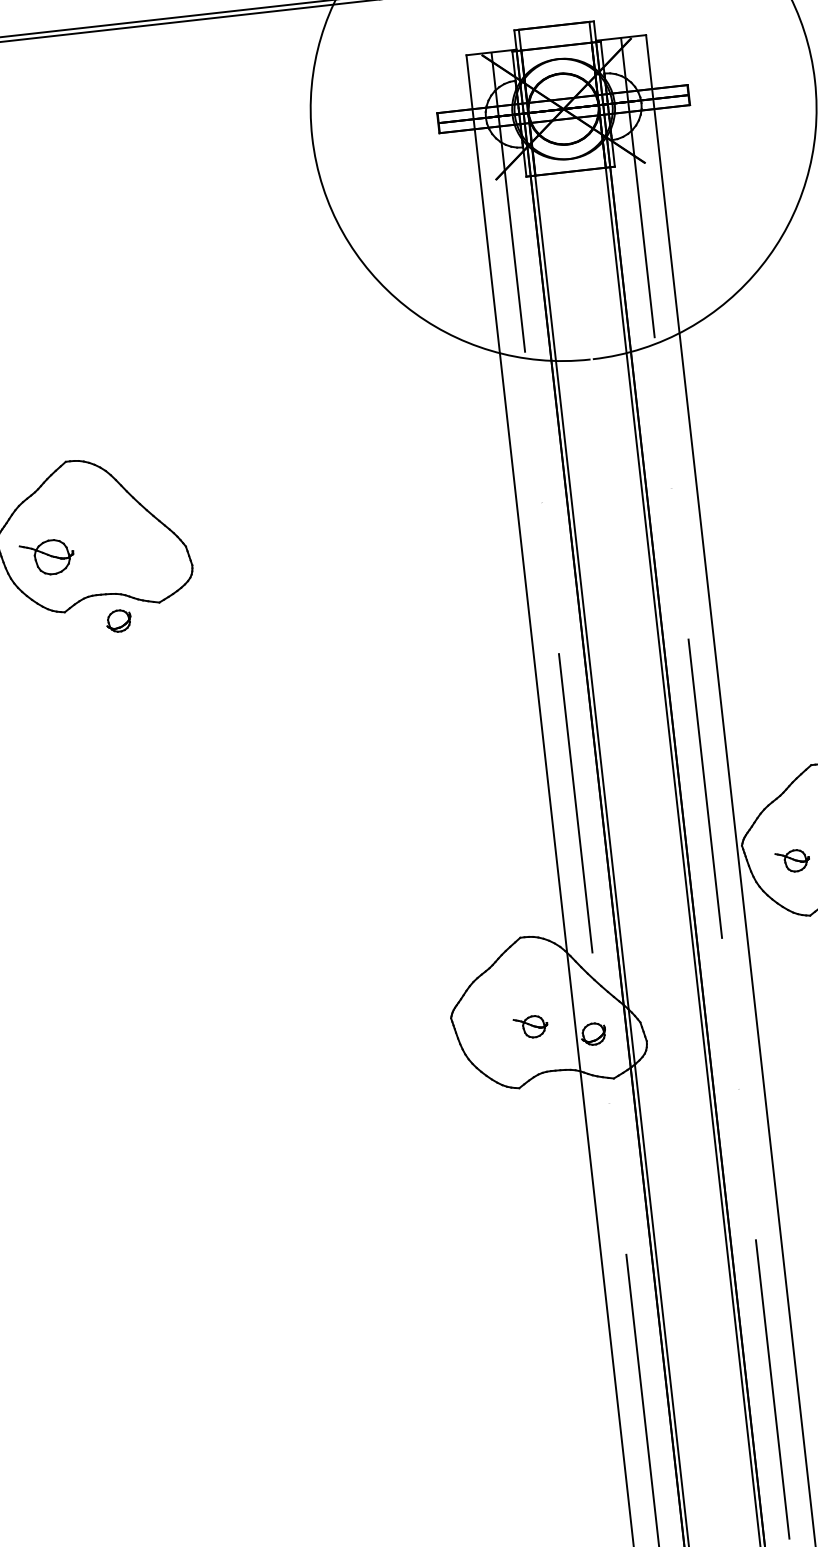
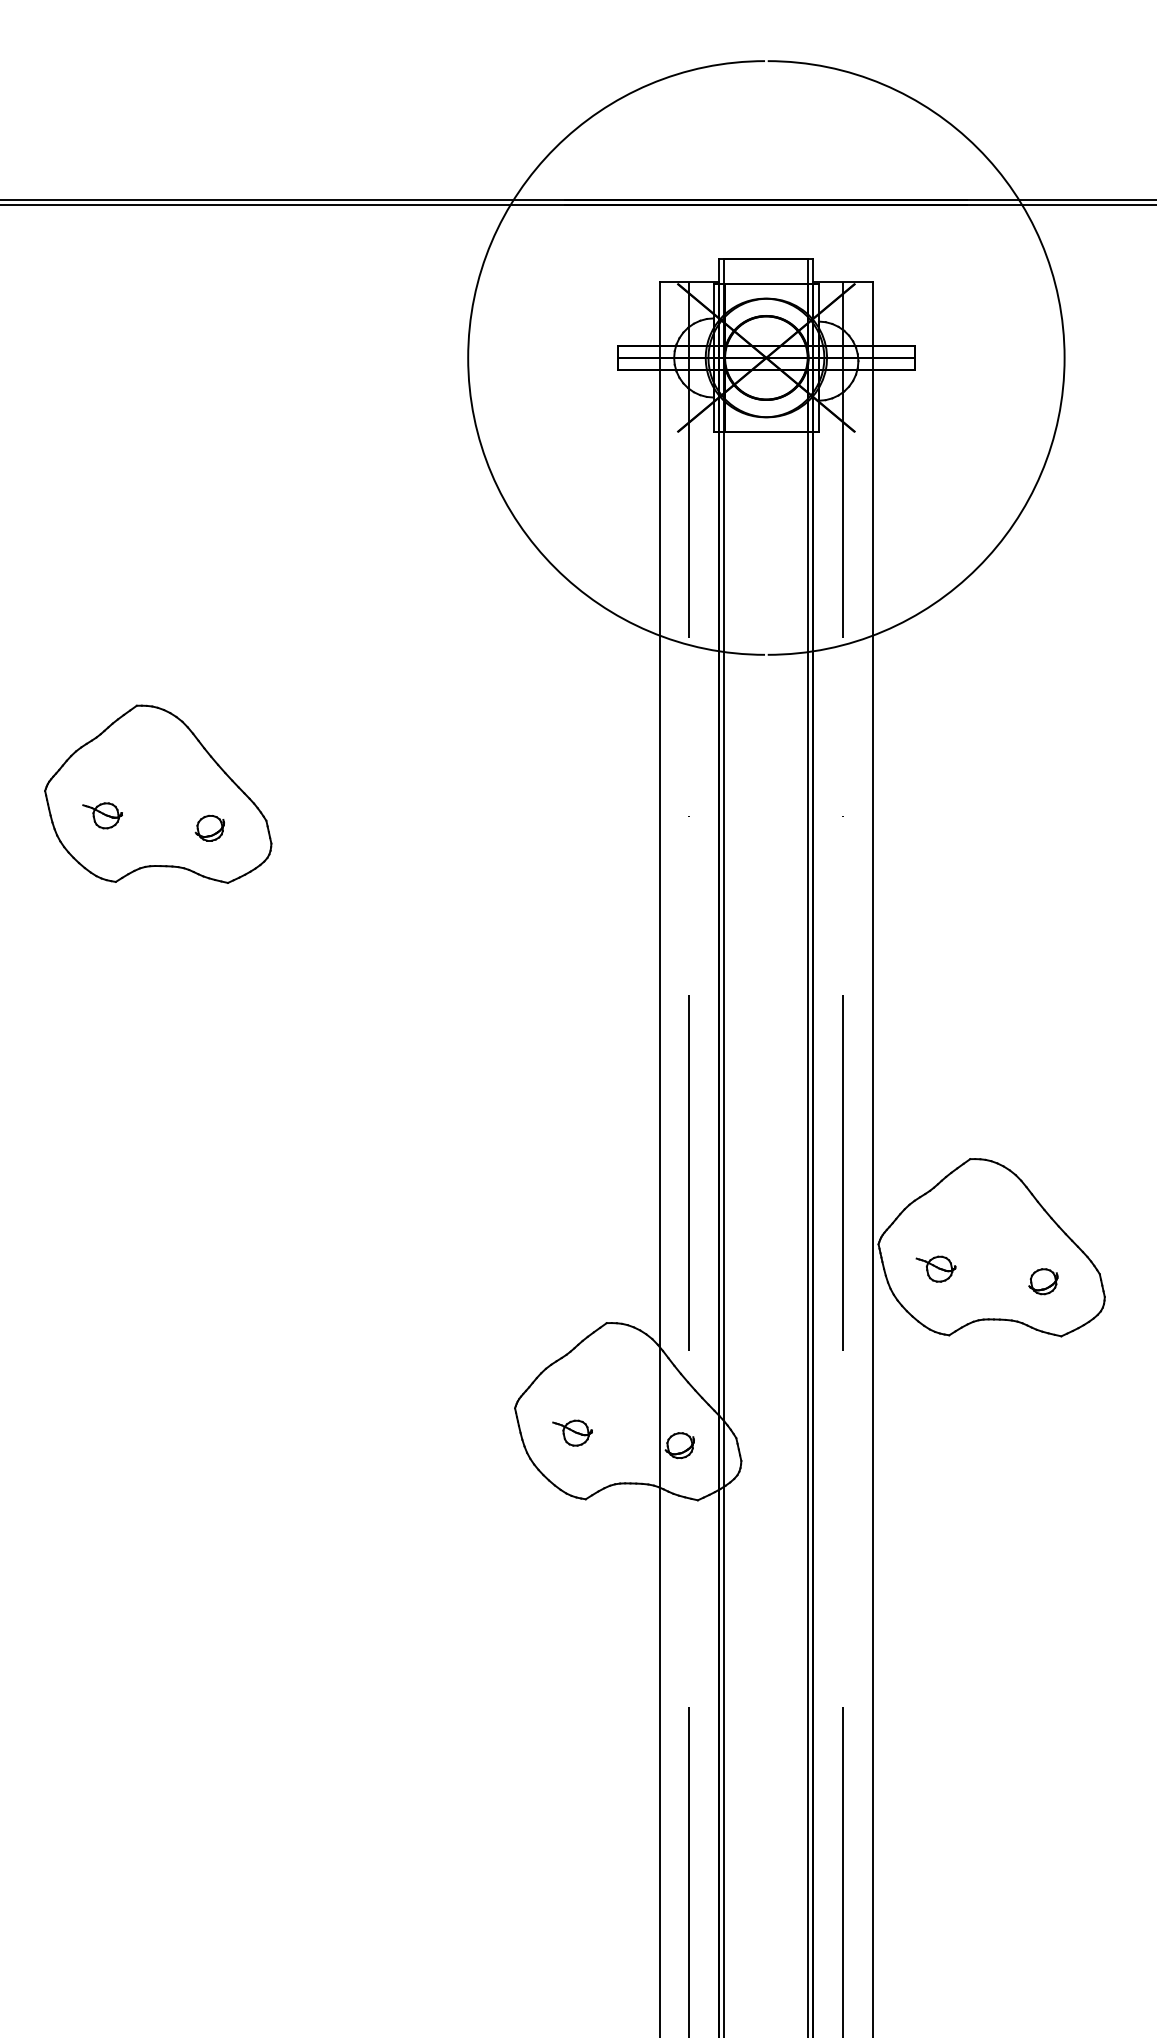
part: (47, 557) -> (102, 815), size x0.62
part: (118, 620) -> (209, 827), moved
part: (530, 1026) -> (572, 1432), moved

